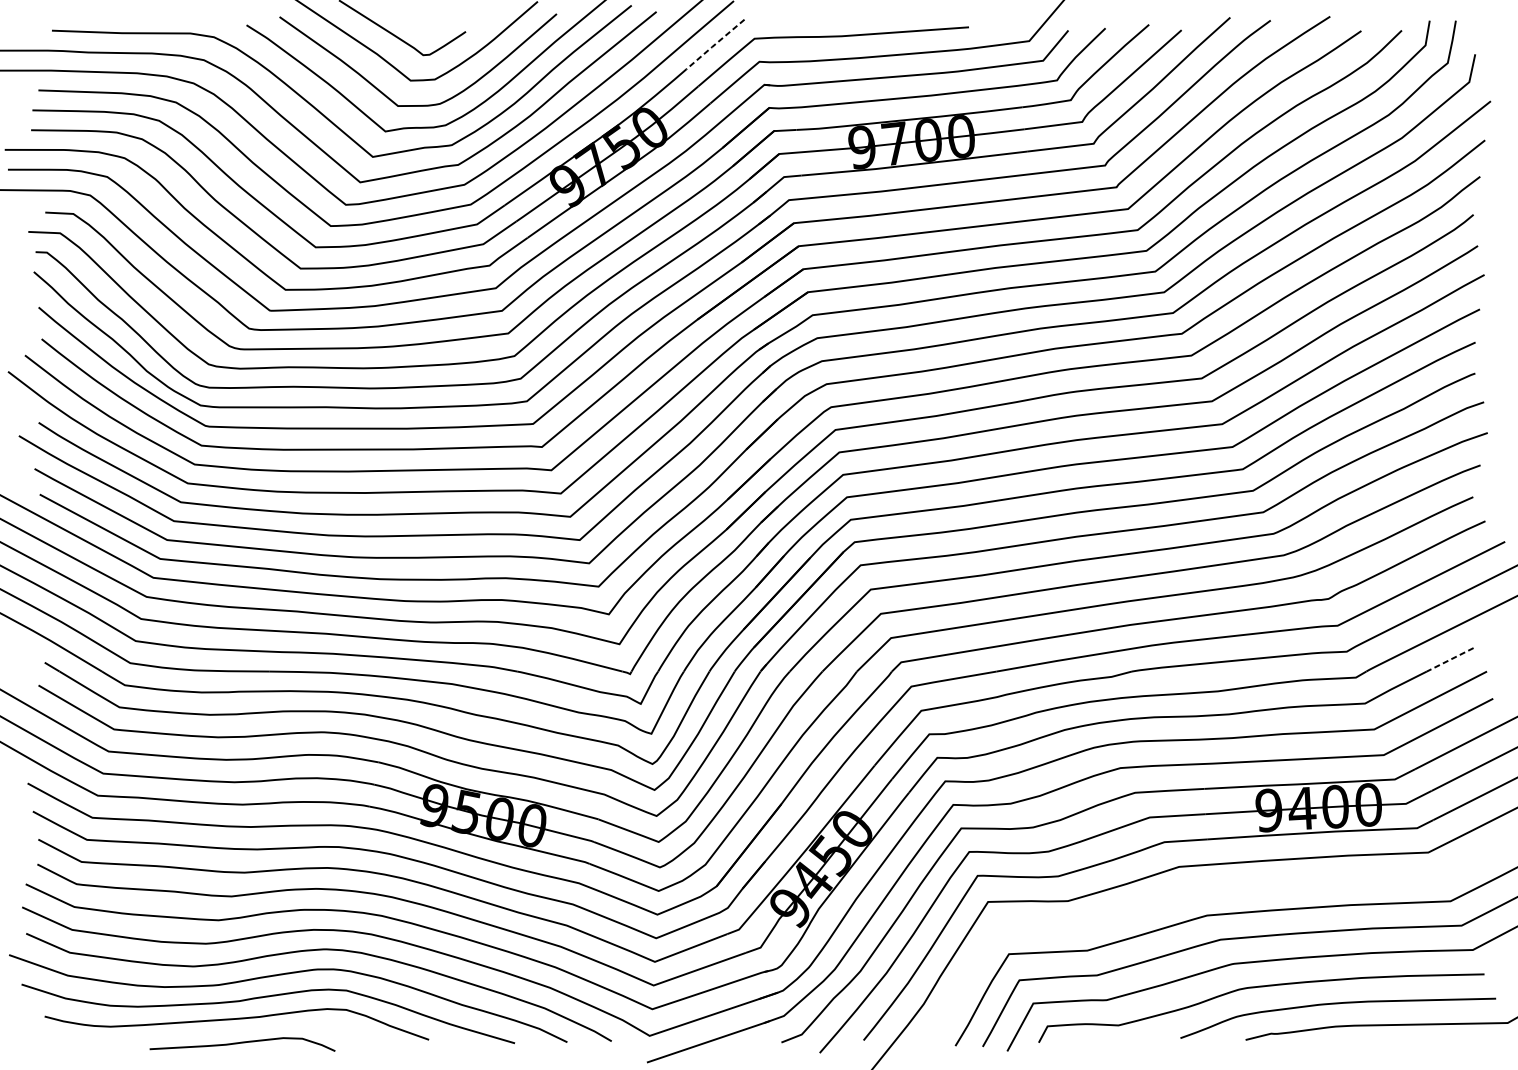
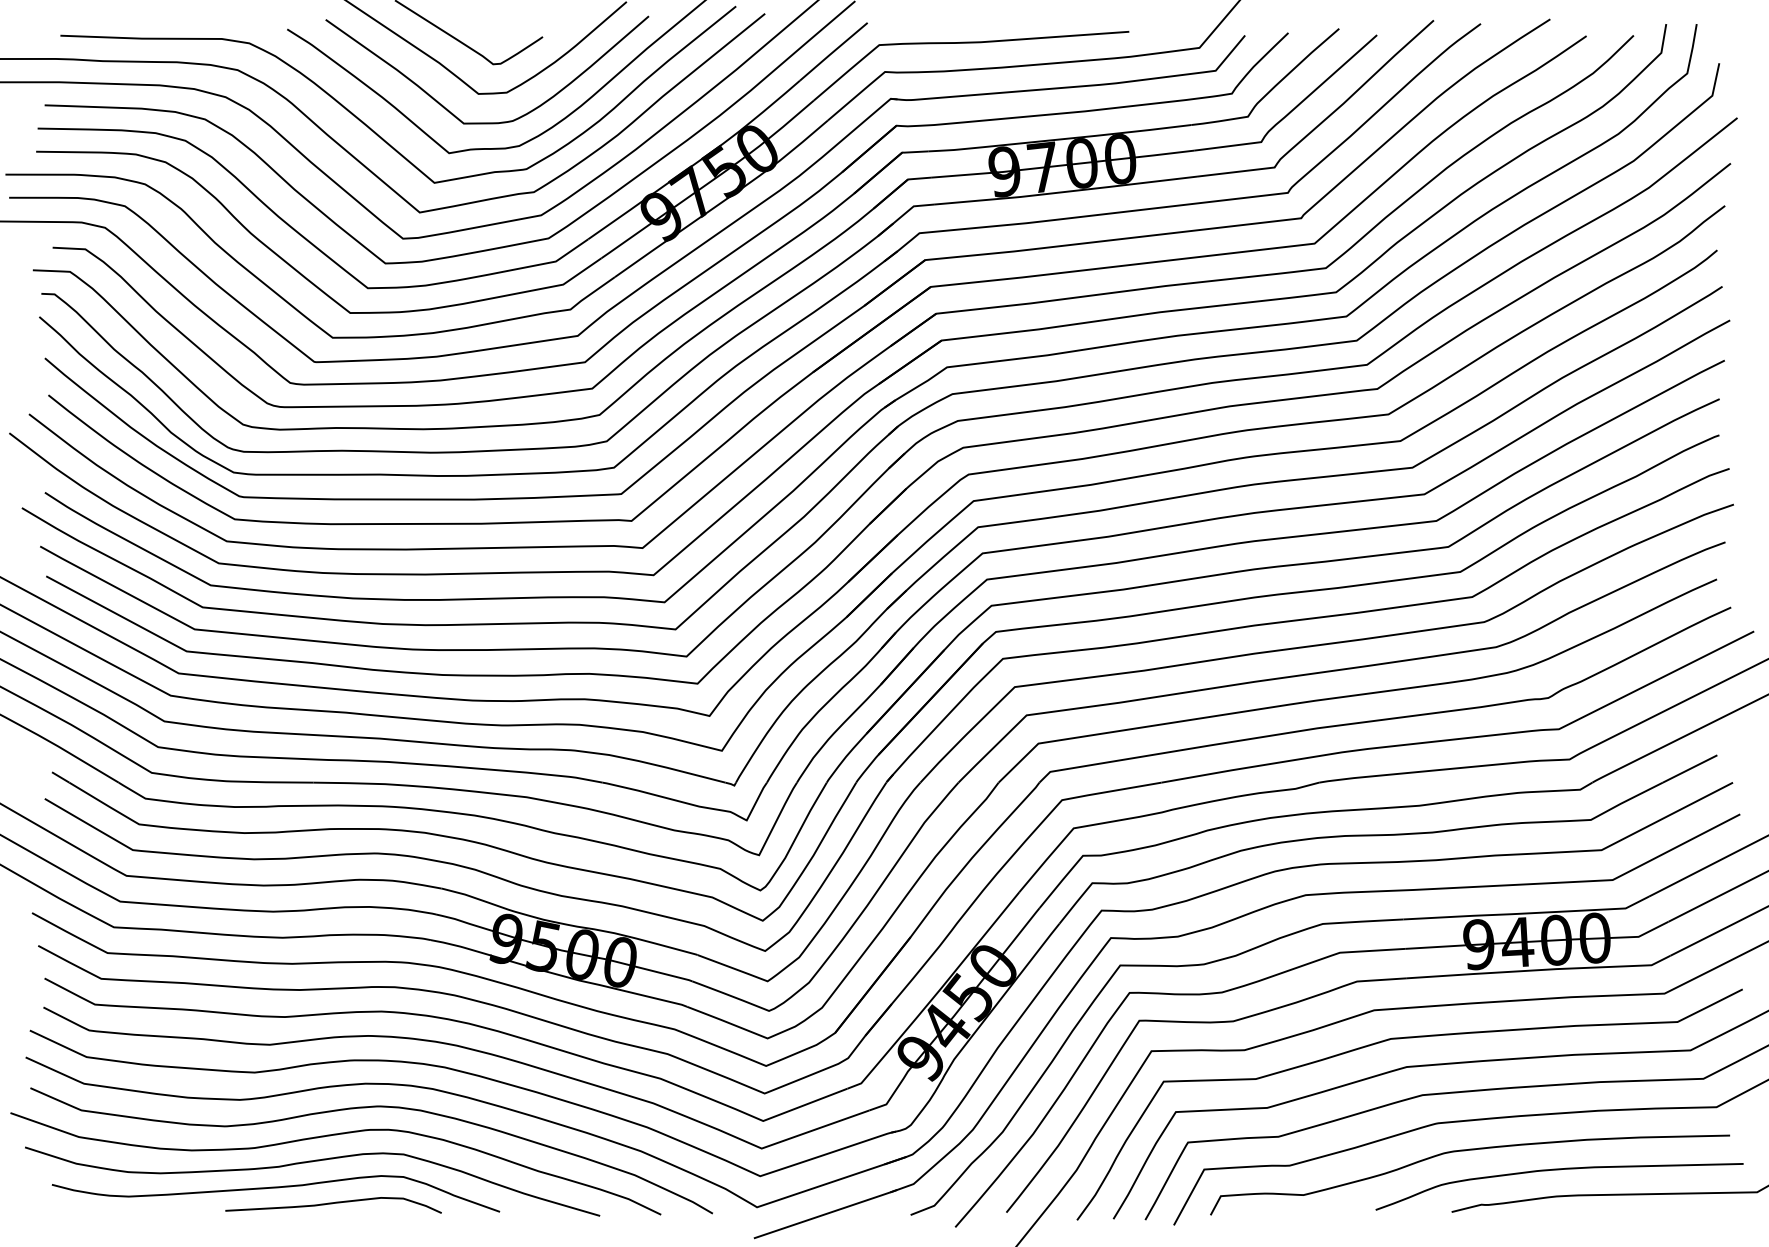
line: (714, 45) -> (832, 52), dashed -> solid
line: (1449, 660) -> (1689, 769), dashed -> solid
curve: (1201, 891) -> (1400, 1039), added
curve: (241, 1043) -> (332, 1204), moved

